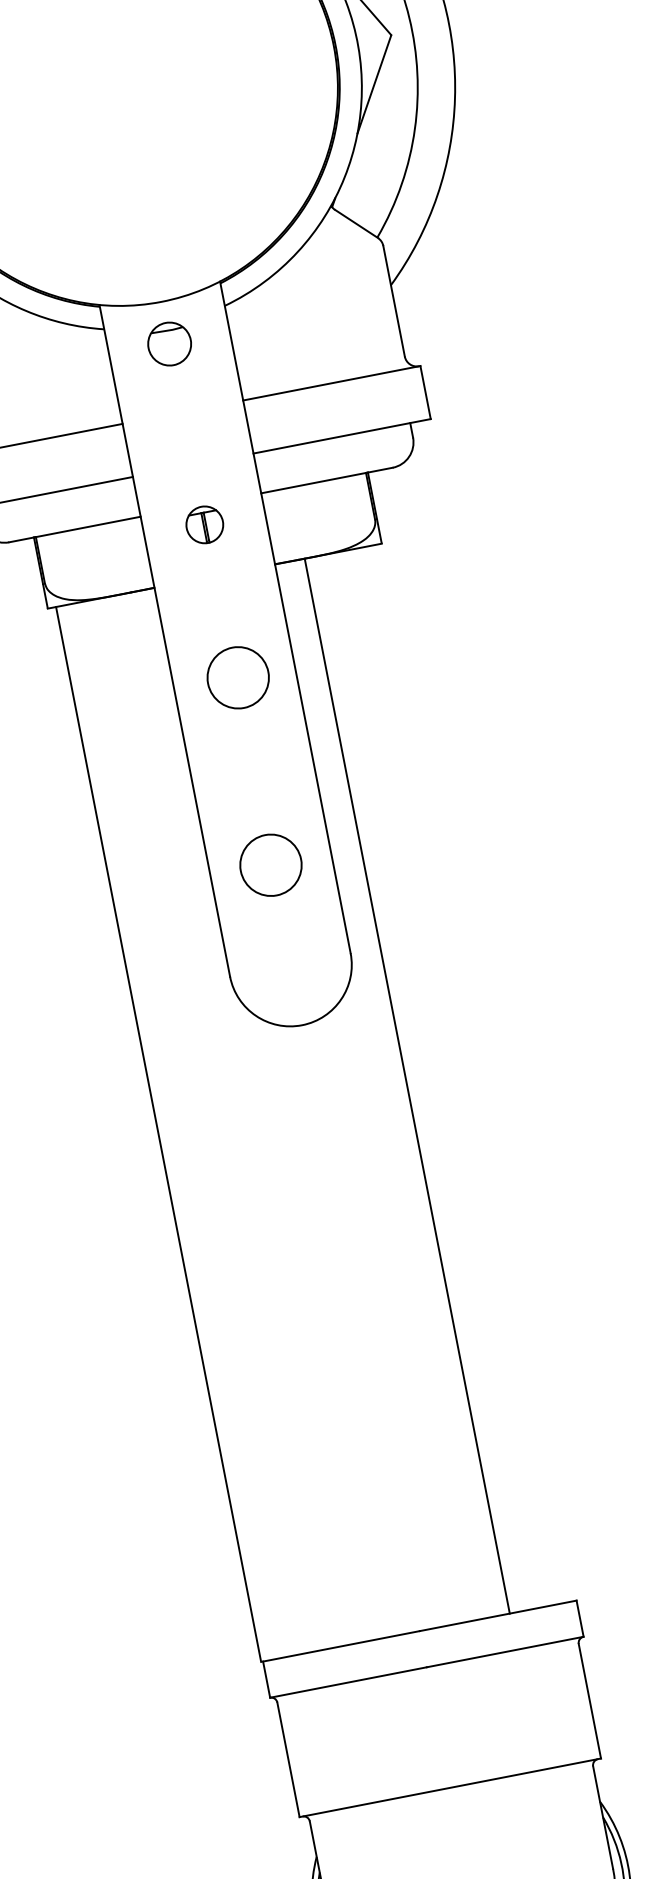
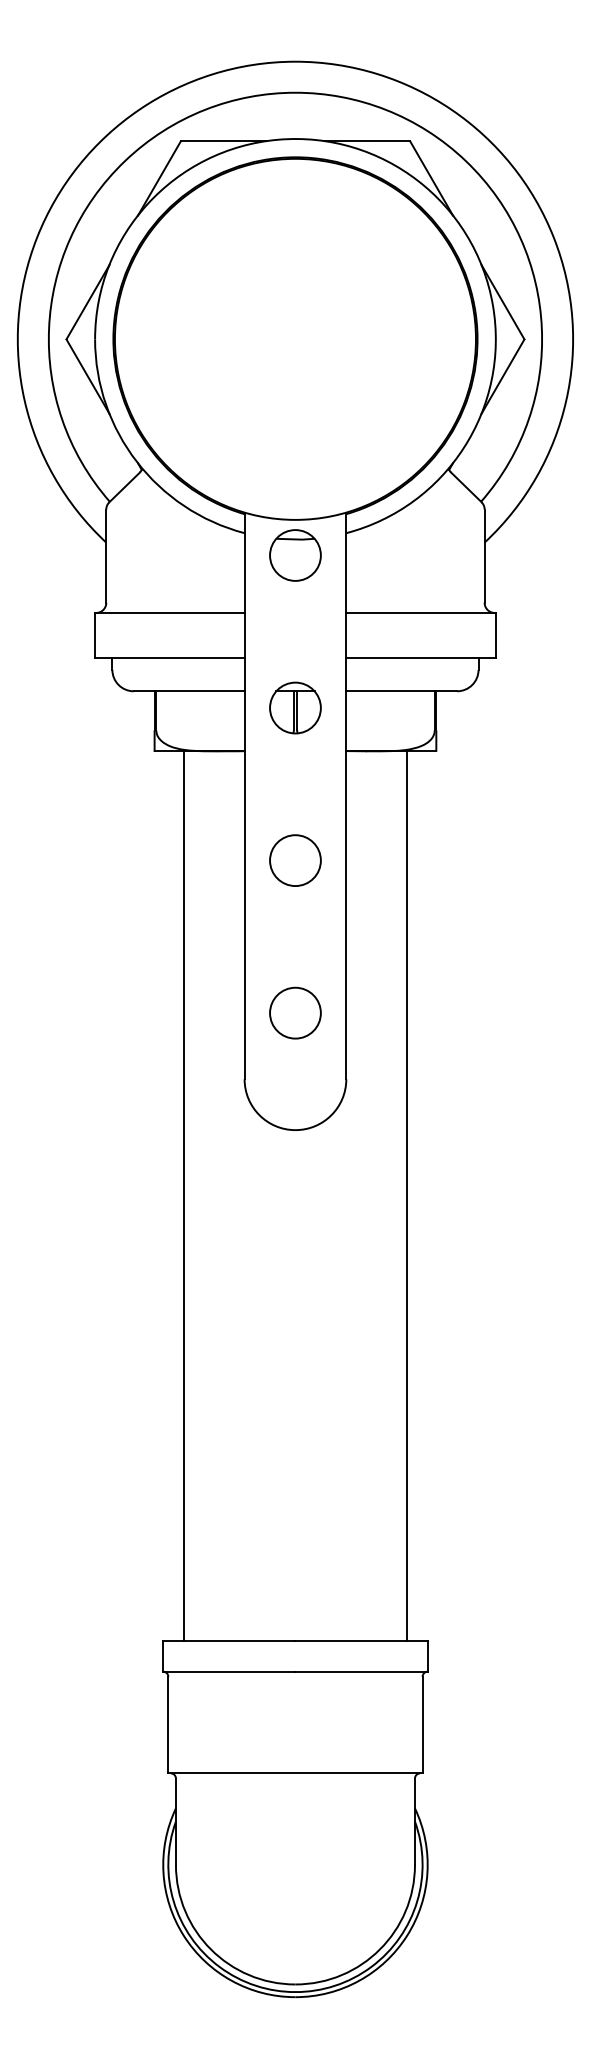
part: (169, 344) -> (295, 555), size x1.43
part: (204, 524) -> (295, 707), size x1.67
circle: (238, 677) -> (295, 860), moved
circle: (270, 864) -> (295, 1012), moved
line: (407, 1086) -> (407, 1196), moved
line: (158, 1134) -> (183, 1196), moved

